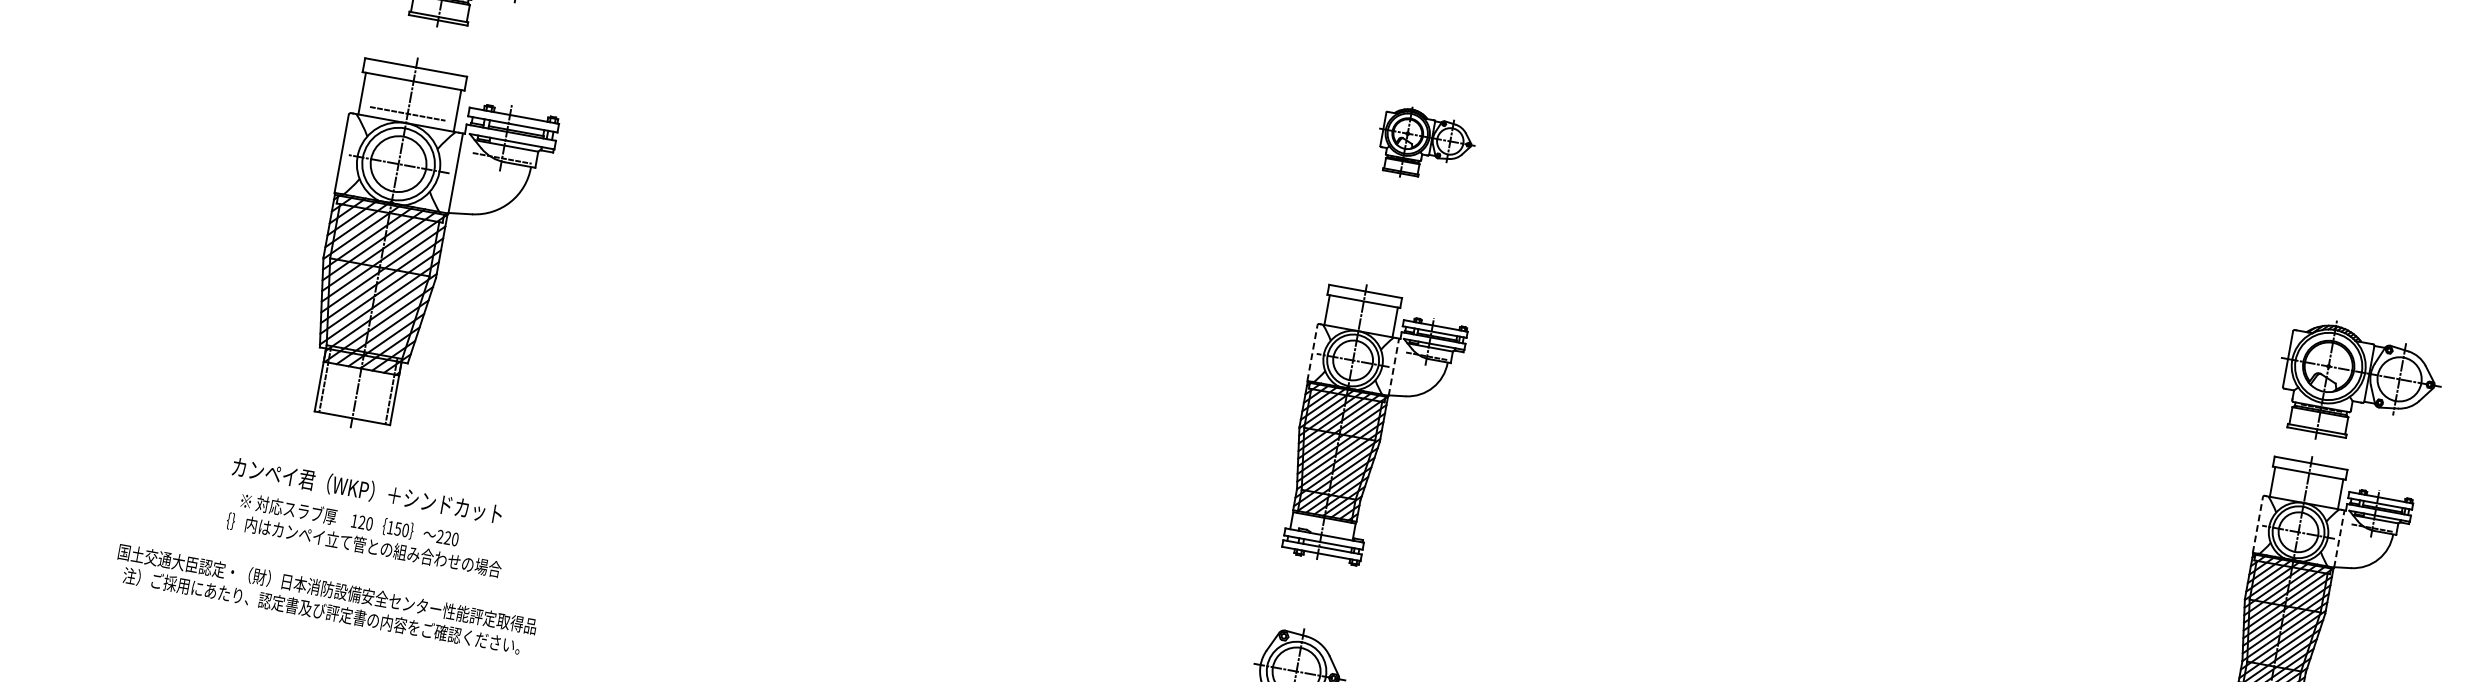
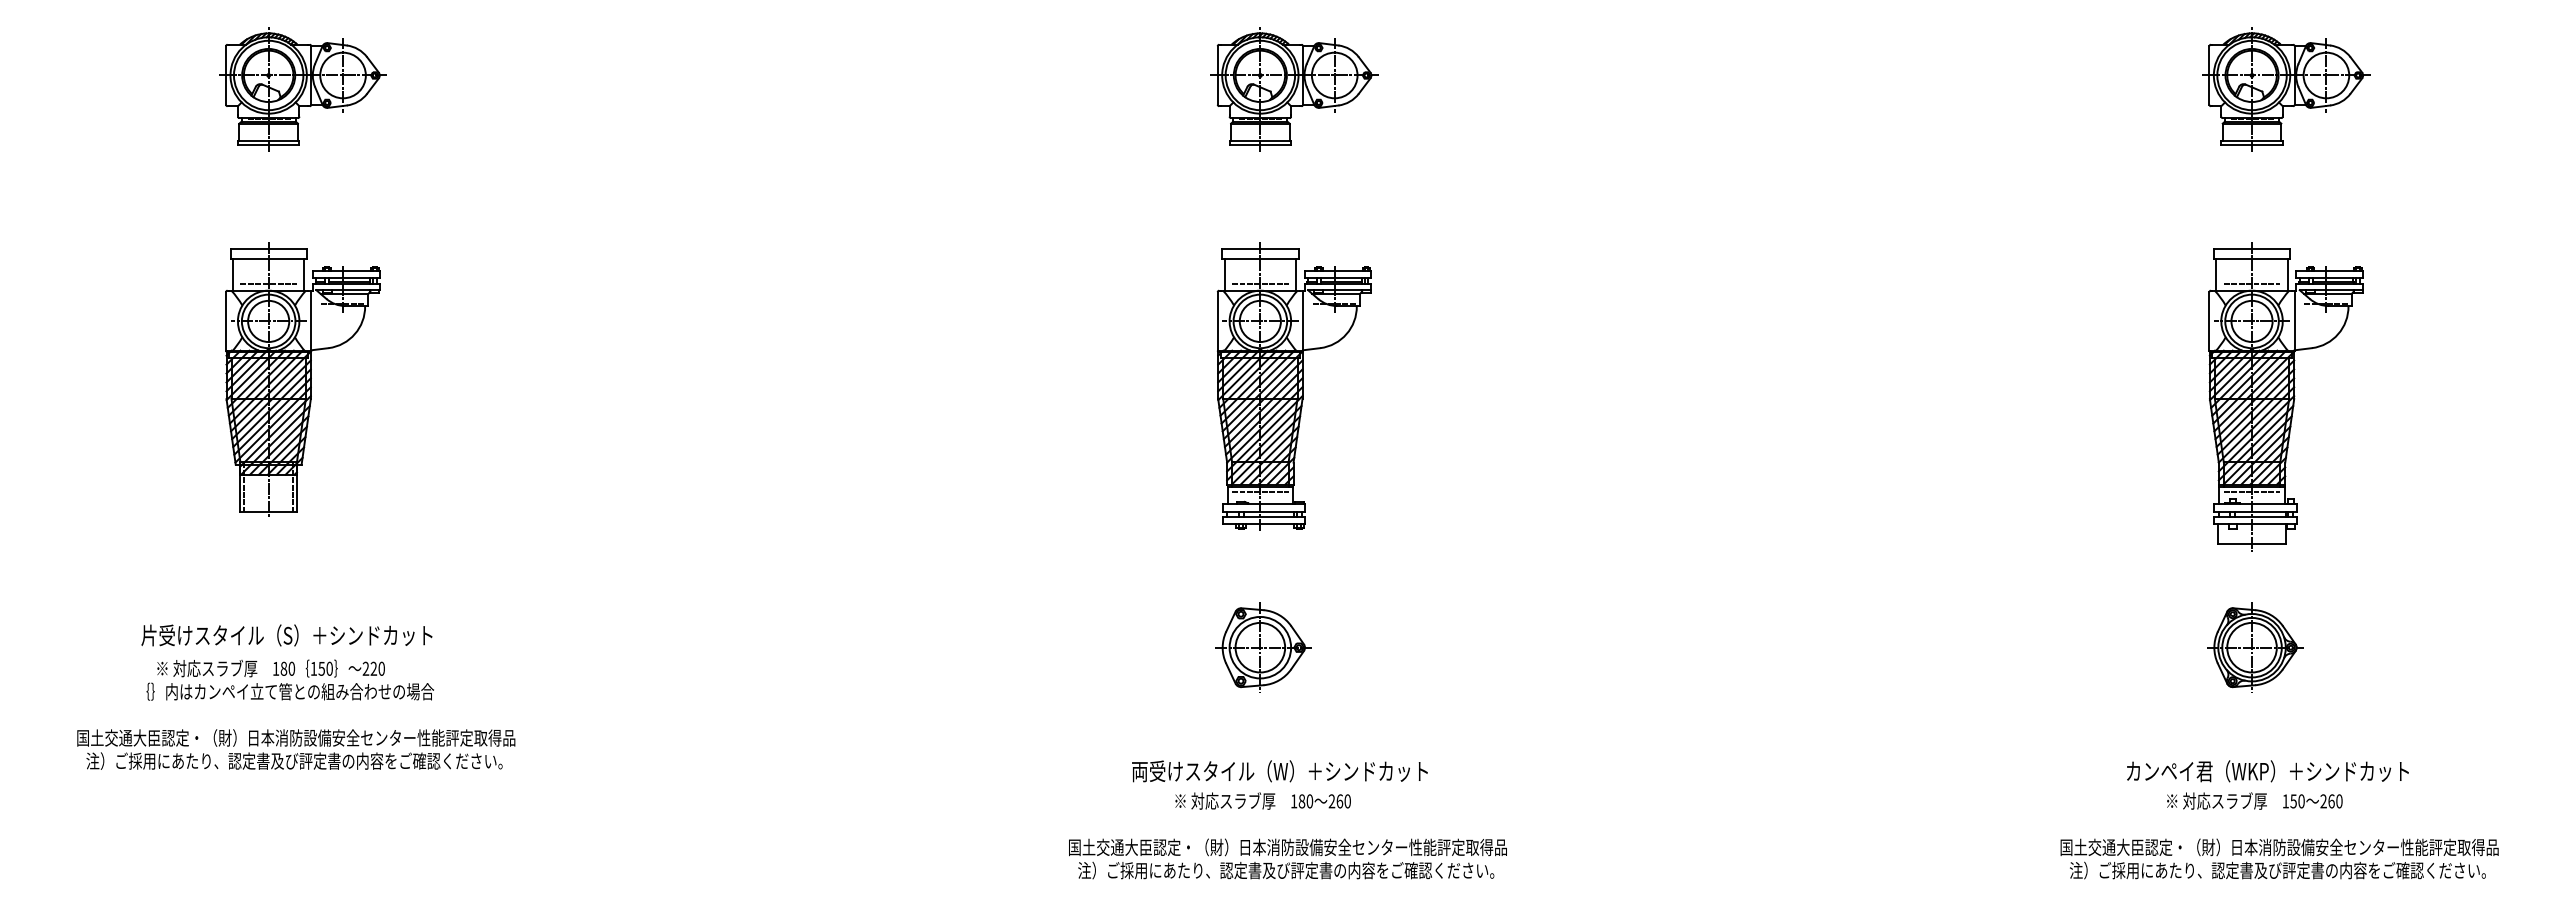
part: (1425, 145) -> (1294, 89), size x1.67
part: (429, 249) -> (302, 379), size x0.71
line: (1359, 324) -> (1260, 283), added
line: (1312, 352) -> (1217, 320), dashed -> solid
line: (1394, 367) -> (1303, 320), dashed -> solid
part: (2359, 385) -> (2286, 89), moved
text: (370, 491) -> (286, 635), カンペイ君（WKP）＋シンドカット -> 片受けスタイル（S）＋シンドカット
line: (2304, 496) -> (2251, 283), added
text: (361, 522) -> (283, 668), 120 -> 180
line: (1323, 523) -> (1260, 492), added
line: (2258, 524) -> (2209, 320), dashed -> solid
line: (2339, 538) -> (2294, 320), dashed -> solid
text: (325, 600) -> (296, 749), moved

